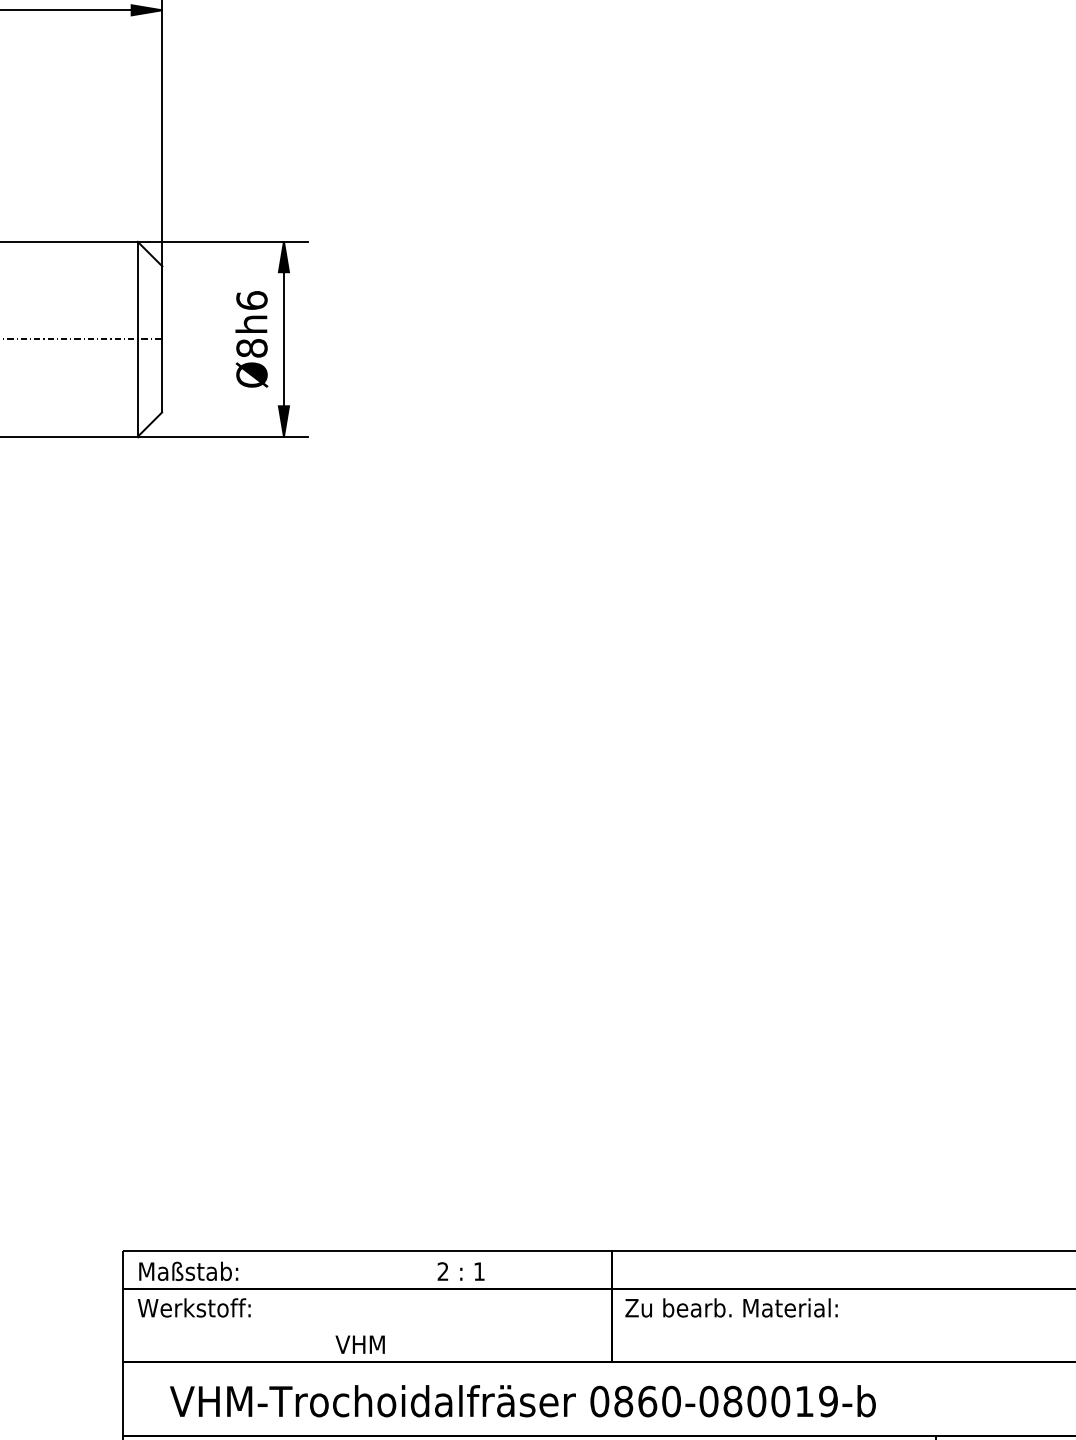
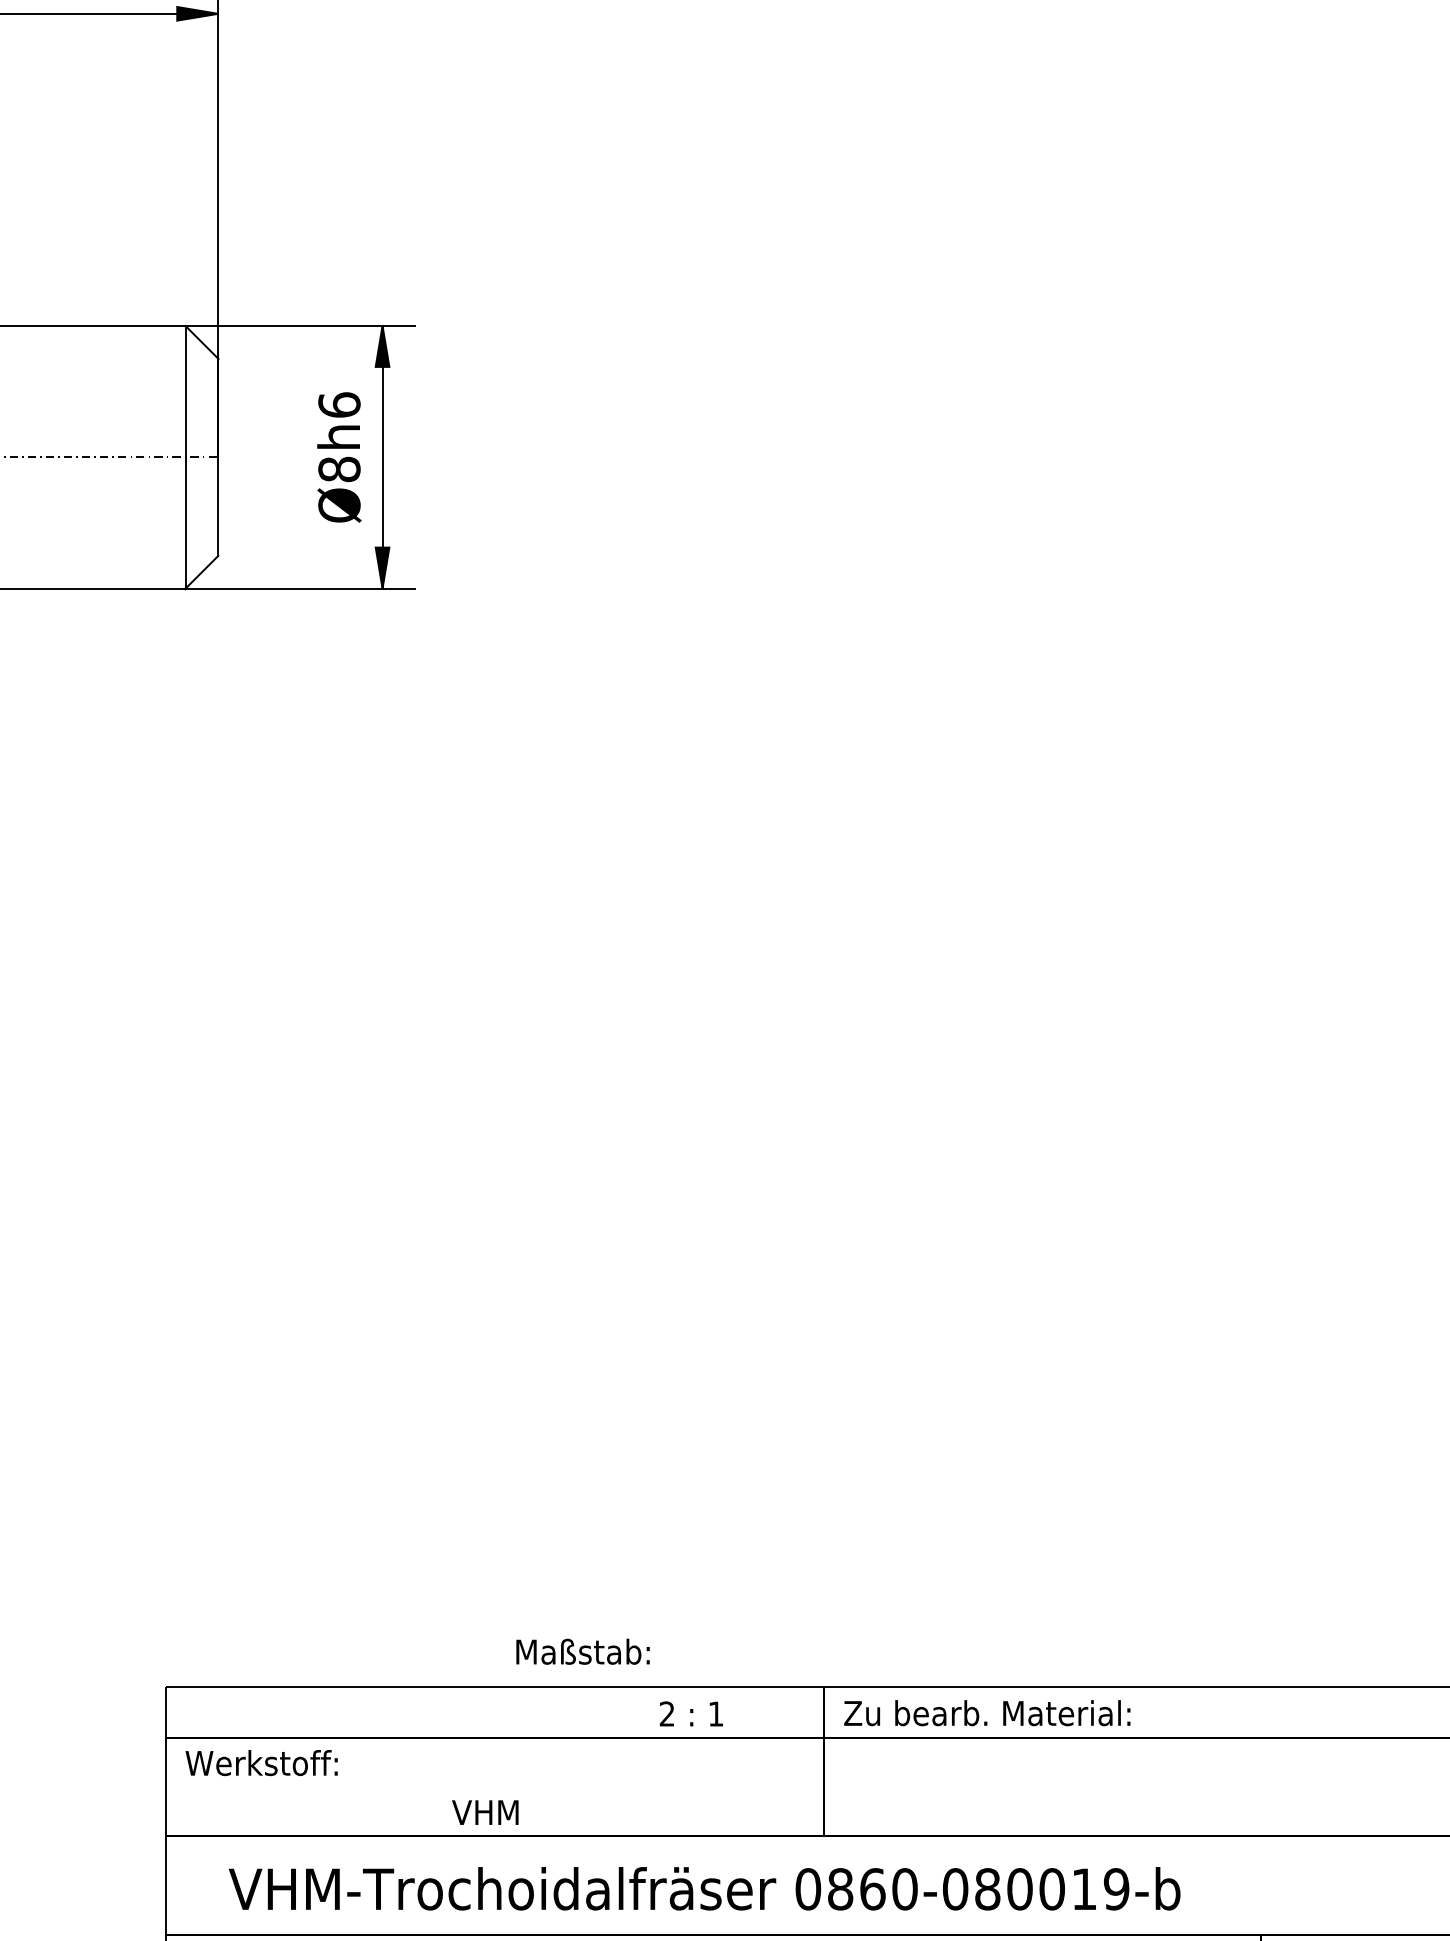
text: (188, 1270) -> (582, 1650), moved
text: (460, 1271) -> (690, 1713), moved
text: (731, 1307) -> (987, 1712), moved

